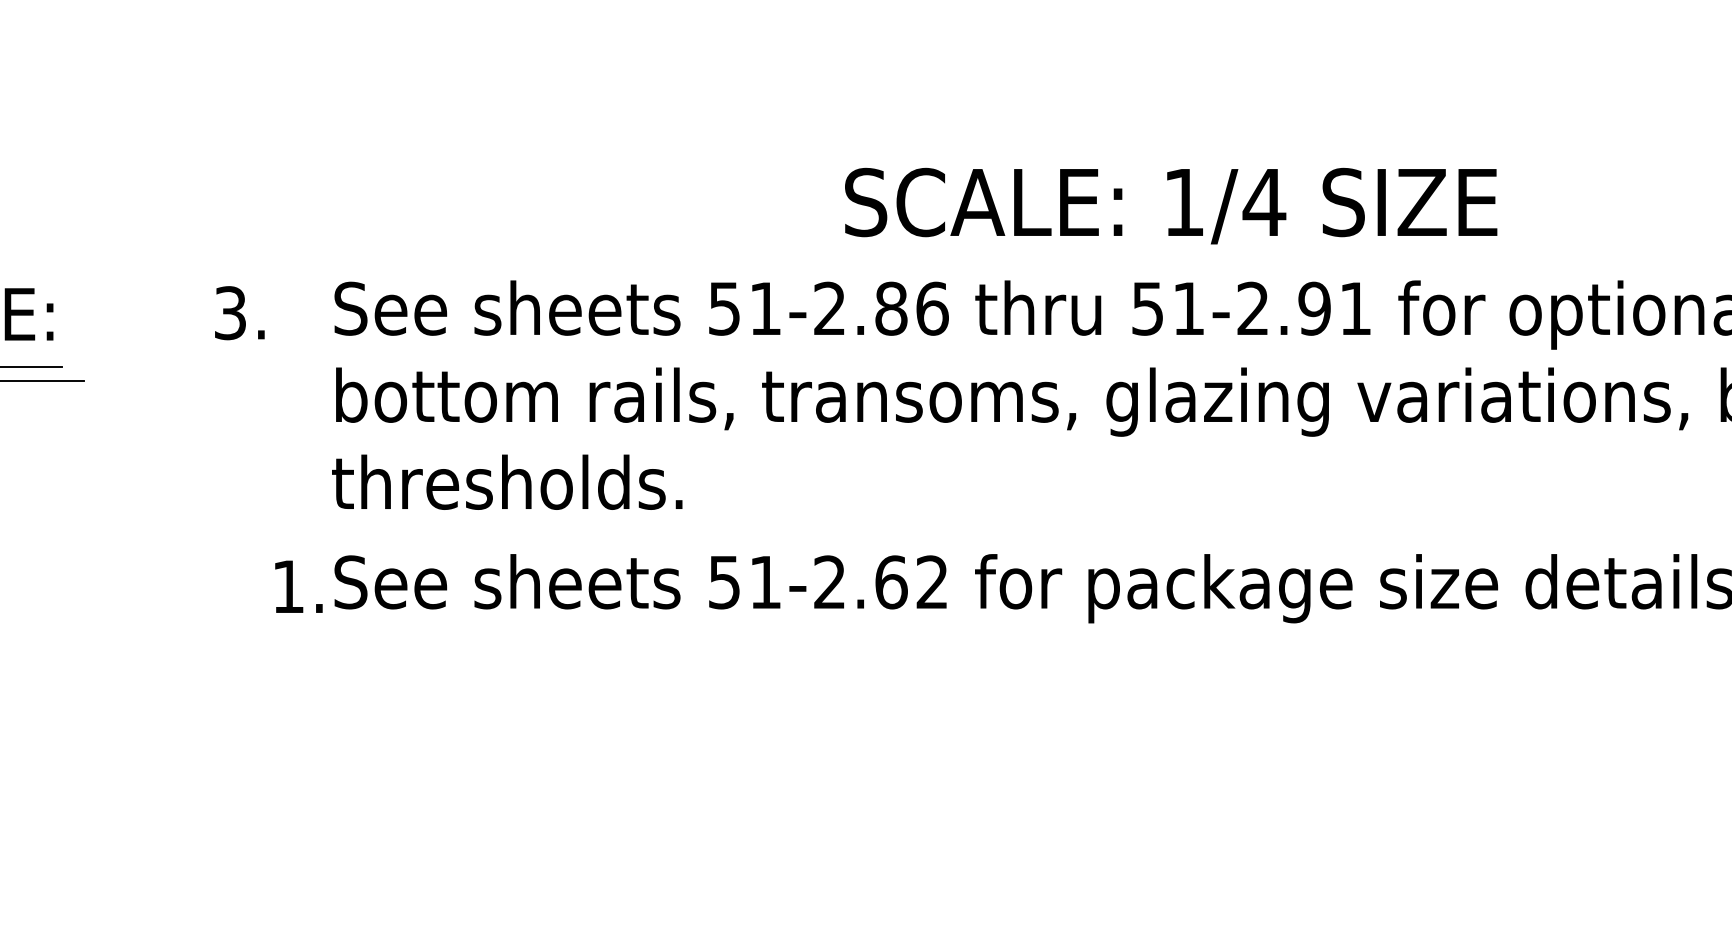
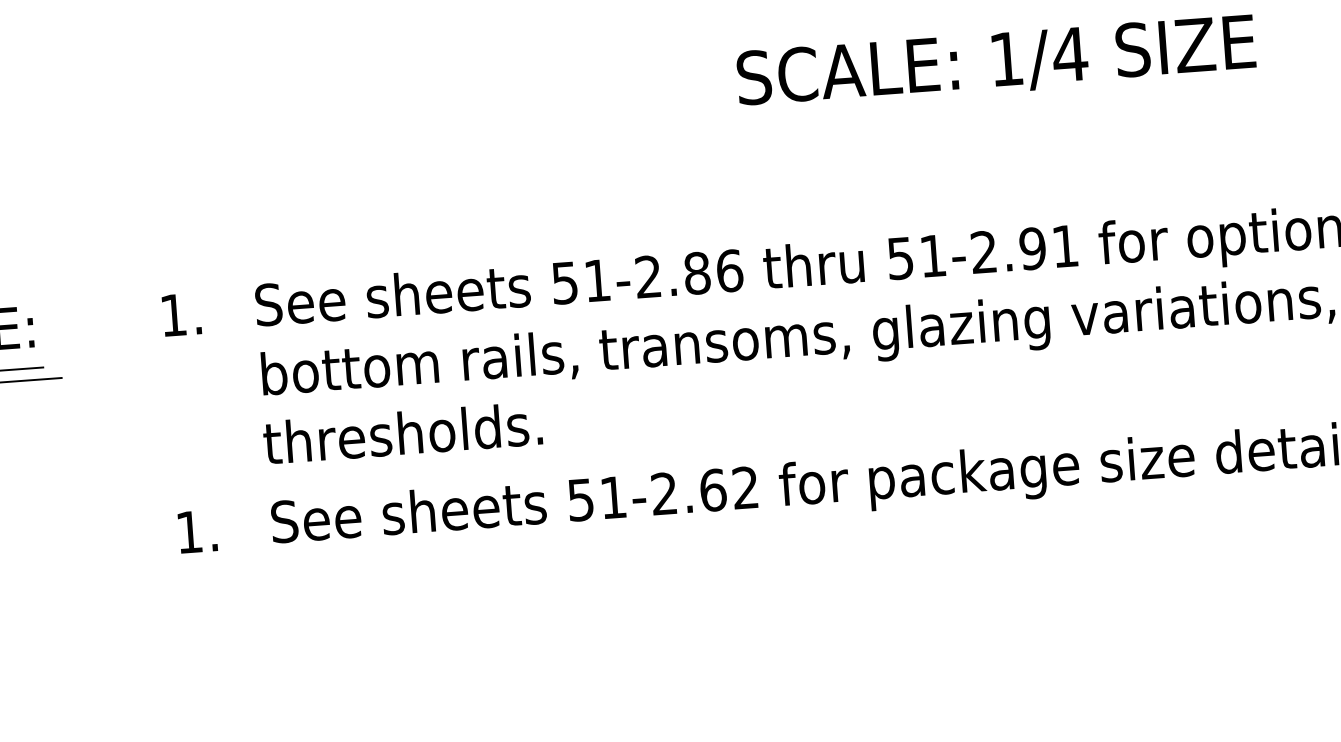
text: (1171, 205) -> (996, 62), moved
text: (230, 313) -> (173, 315), 3. -> 1.
text: (298, 586) -> (197, 531), moved

